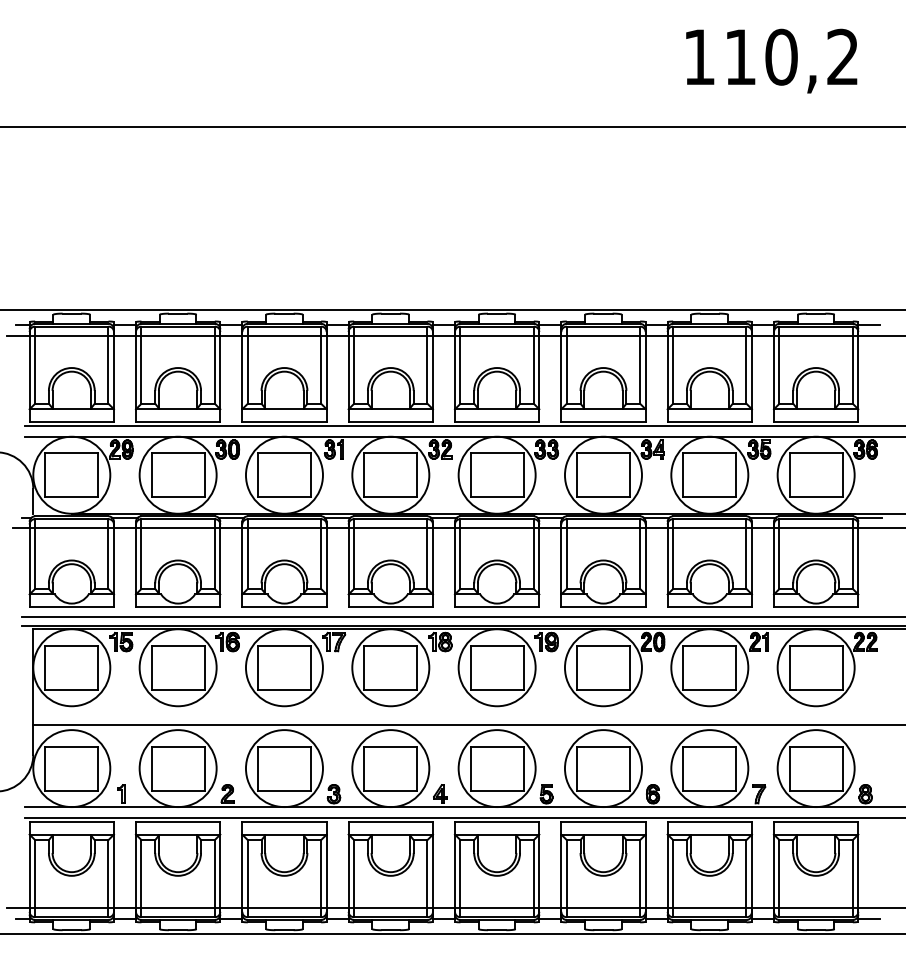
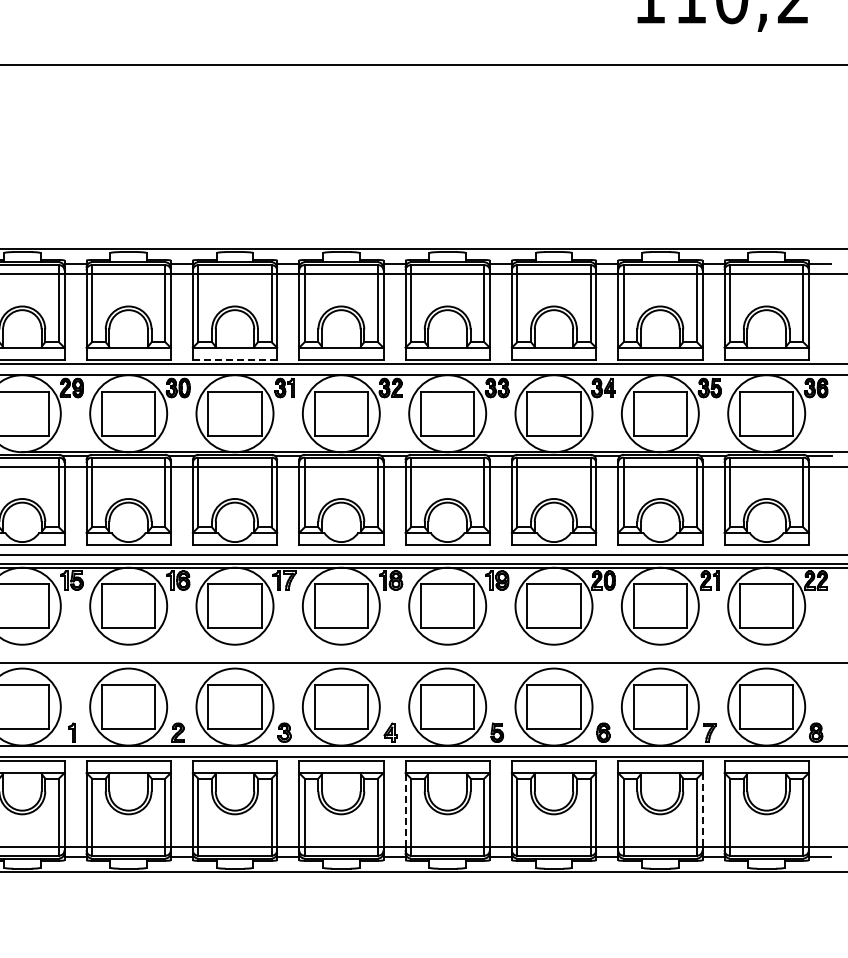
line: (284, 421) -> (235, 359), solid -> dashed
line: (454, 871) -> (405, 809), solid -> dashed
line: (751, 871) -> (702, 809), solid -> dashed

